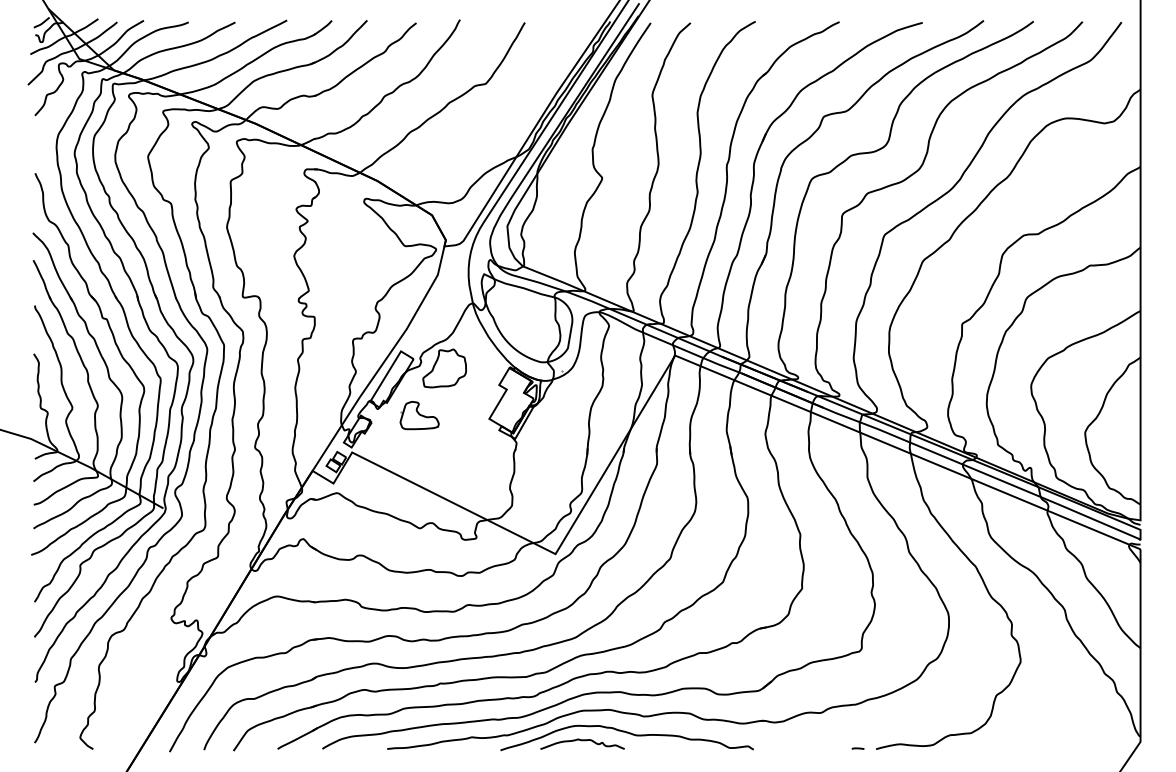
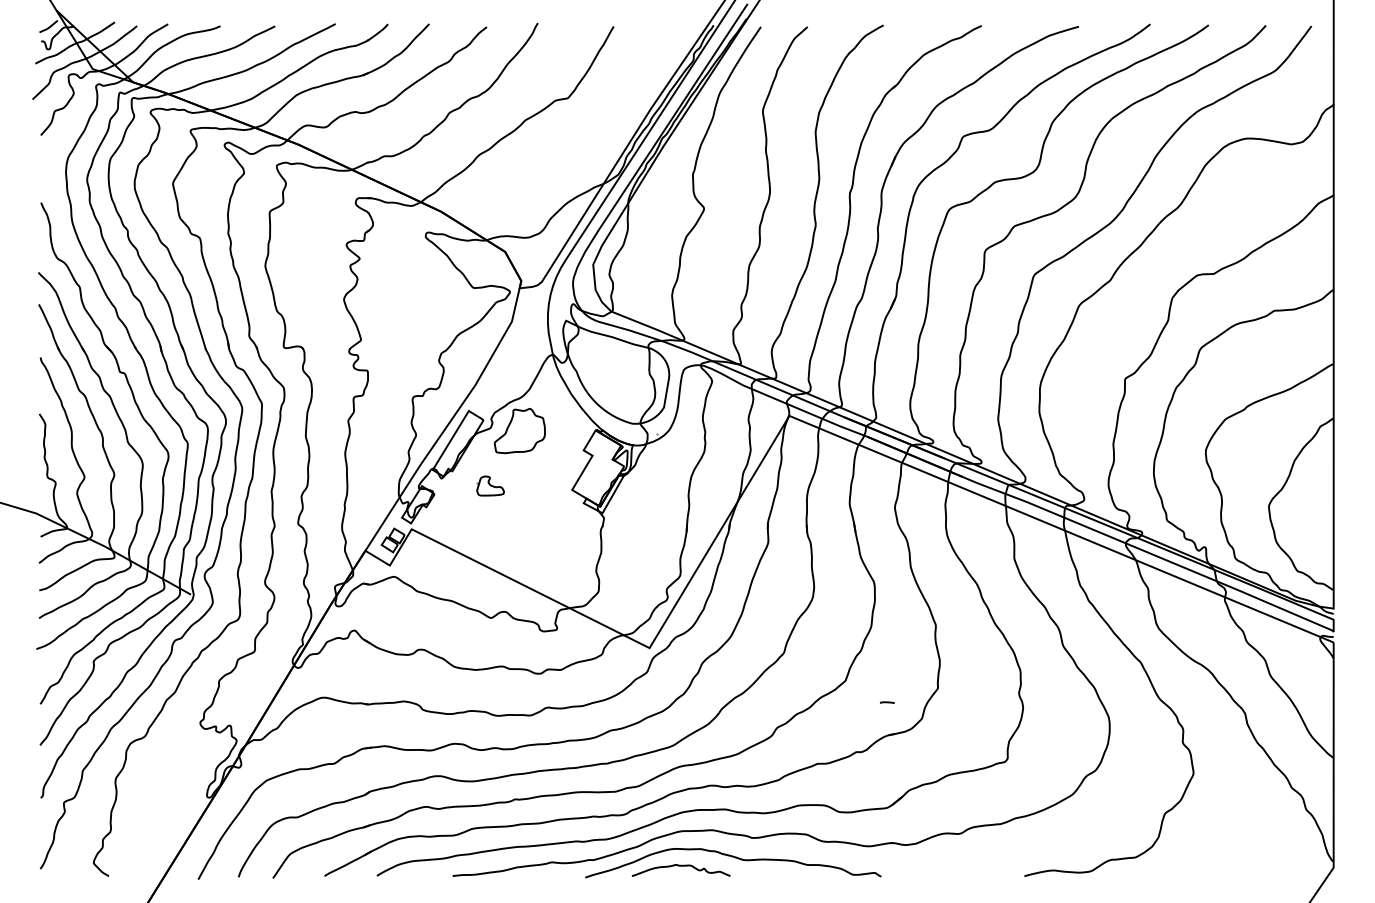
part: (419, 415) -> (490, 485), size x0.6
line: (857, 748) -> (886, 702), moved

